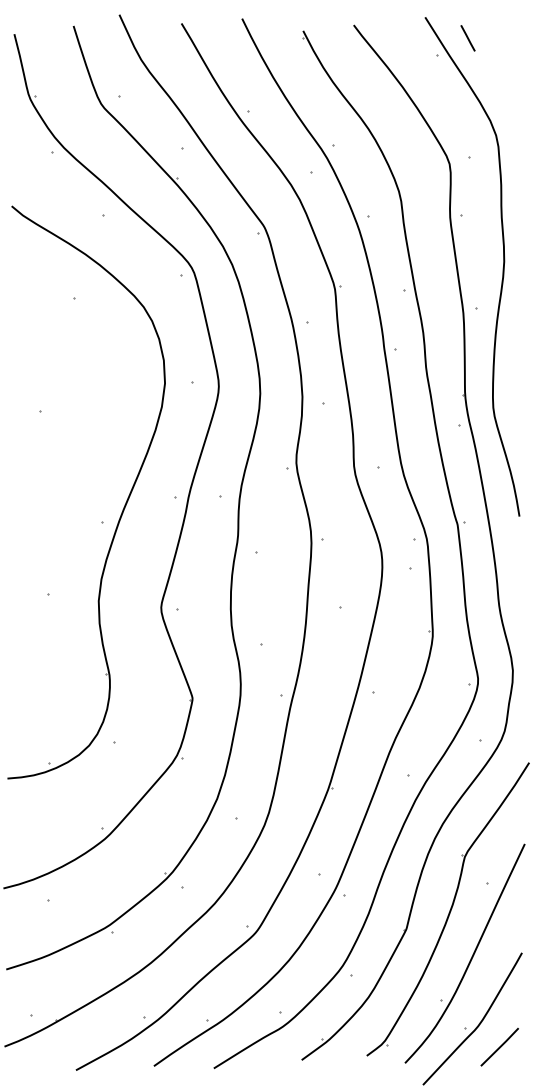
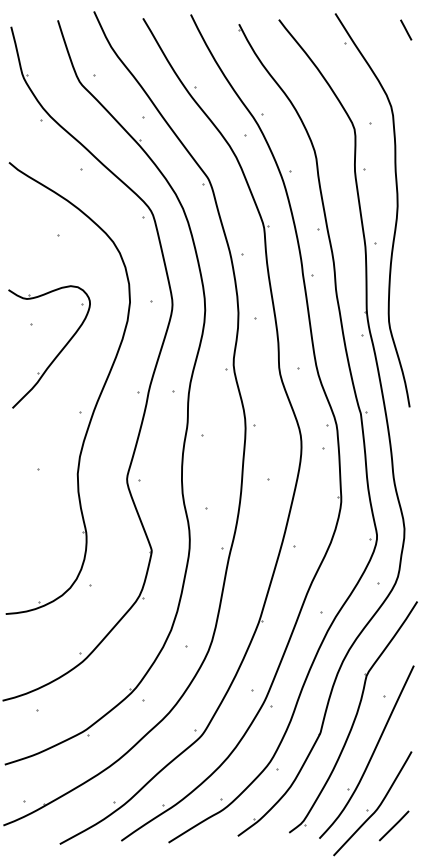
line: (467, 38) -> (405, 30), moved
part: (74, 447) -> (58, 352), added

